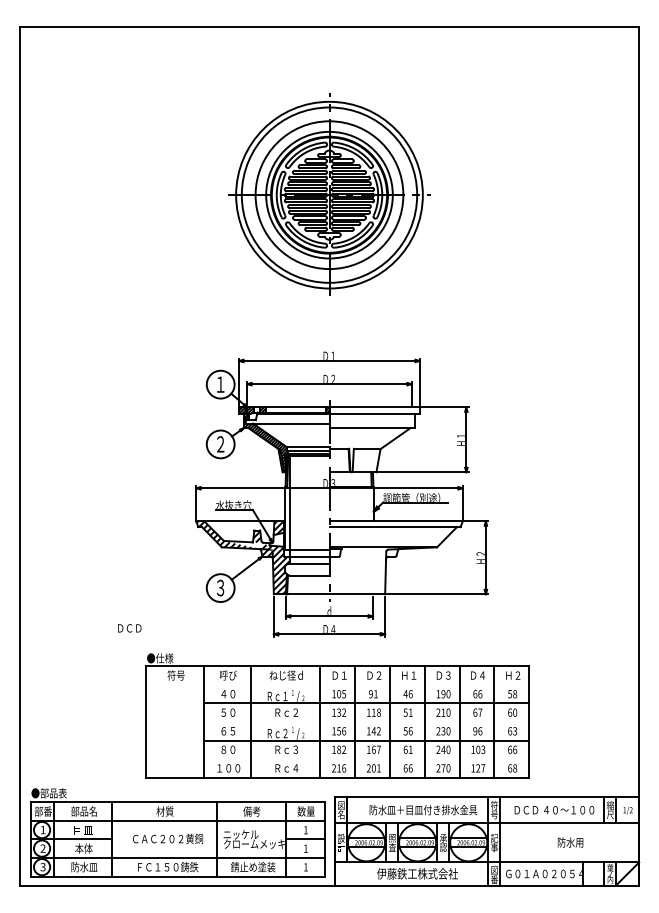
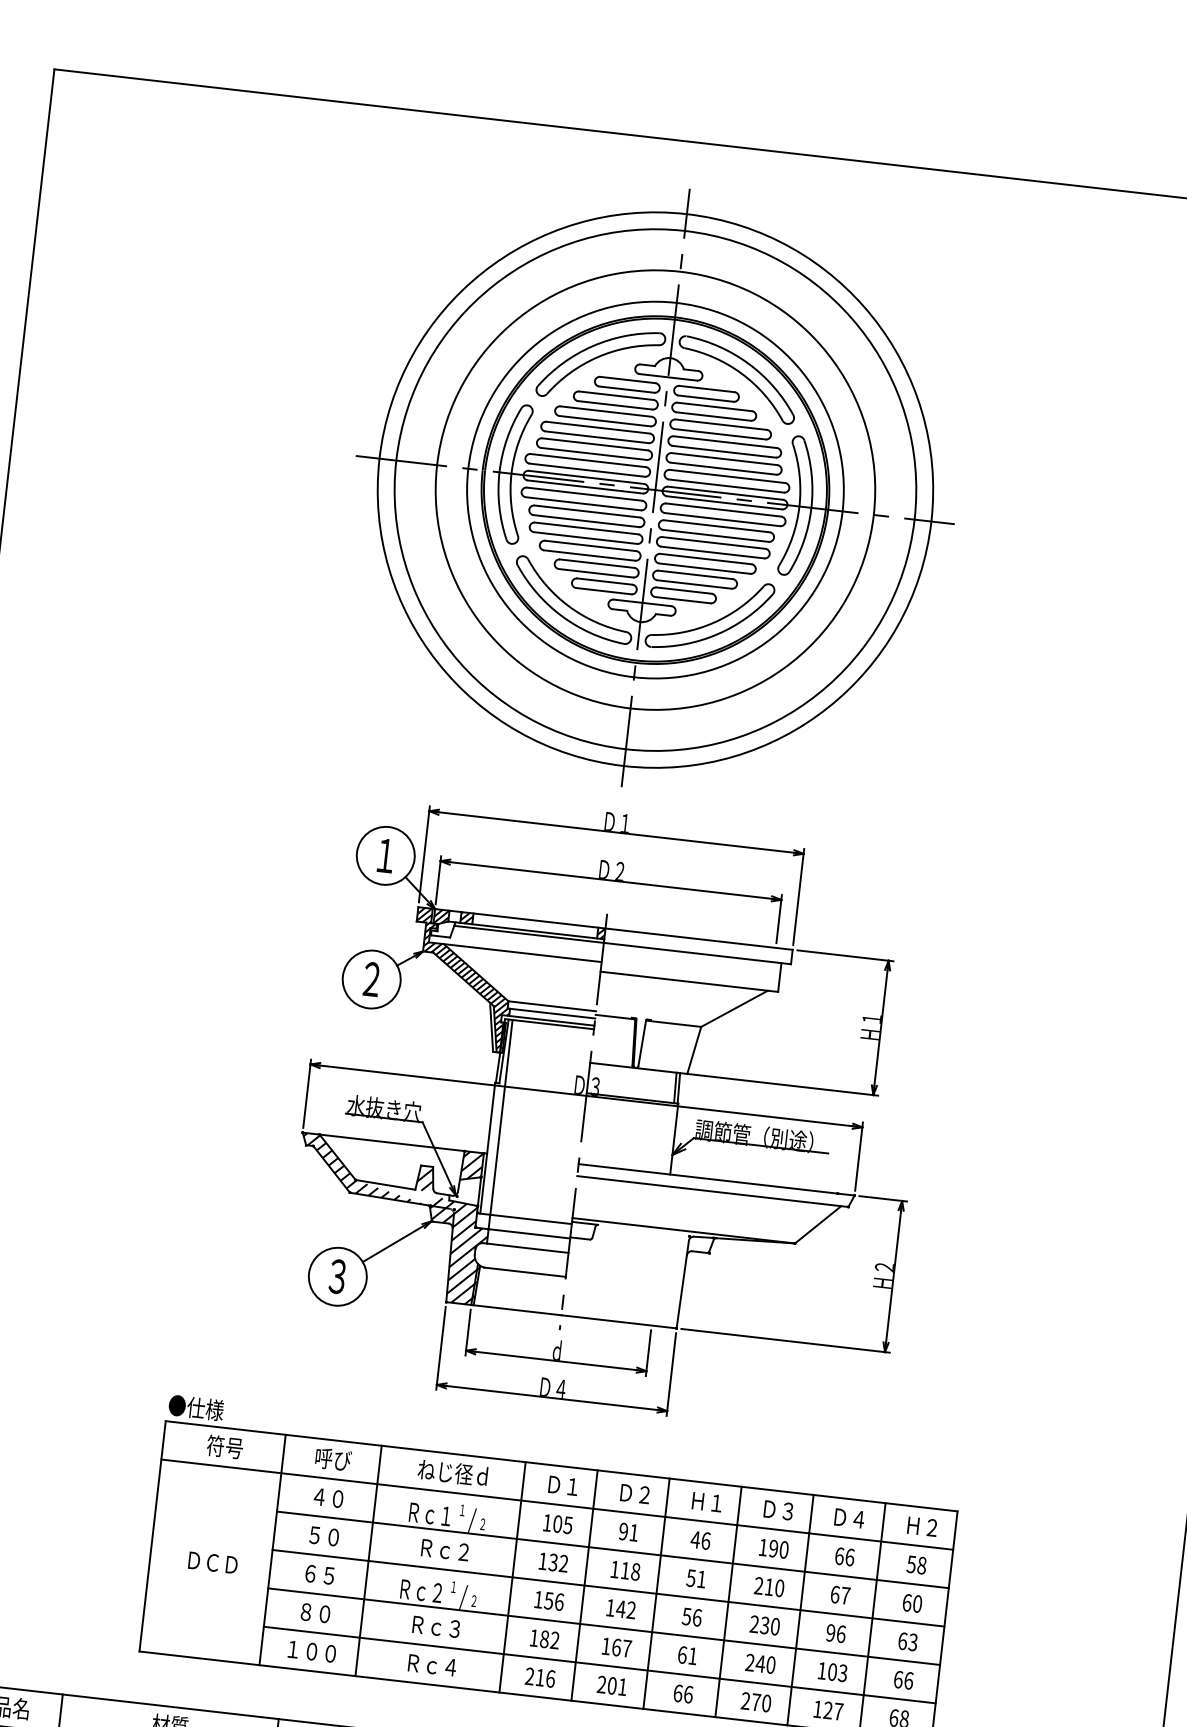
part: (329, 194) -> (655, 488), size x1.43
text: (129, 628) -> (212, 1563), moved
line: (337, 684) -> (556, 1503), added
line: (366, 722) -> (607, 1589), added
line: (366, 759) -> (599, 1665), added

